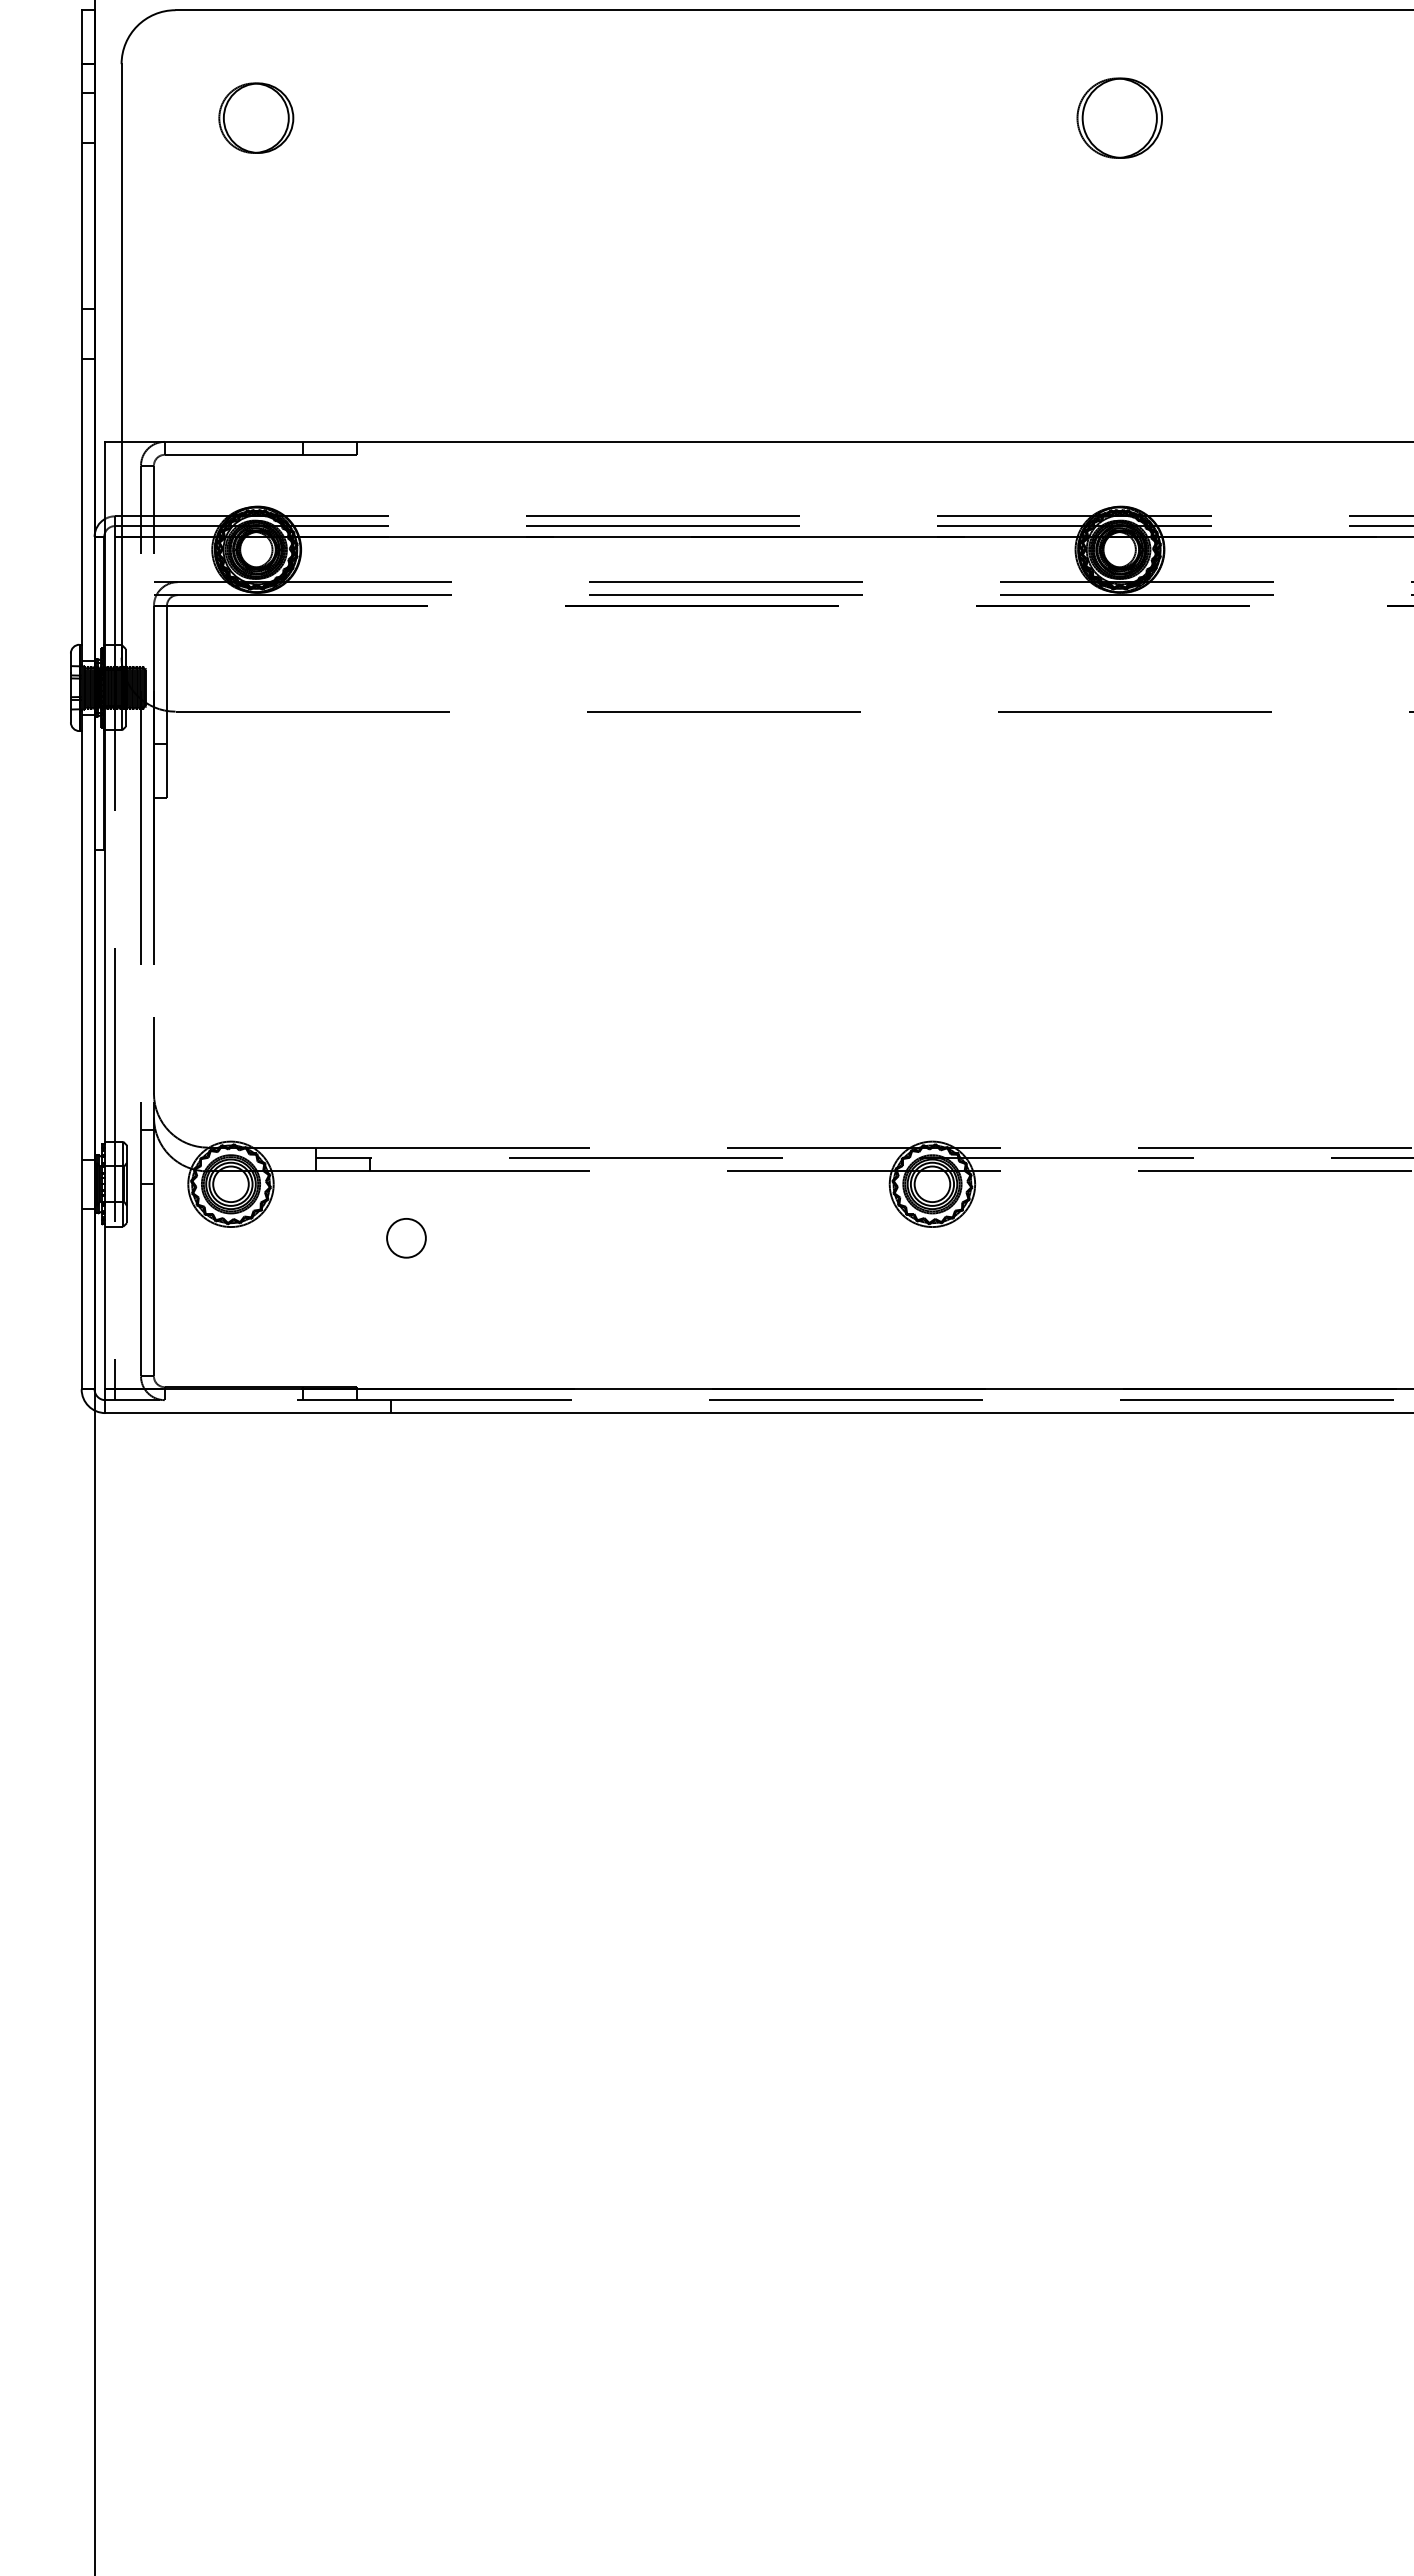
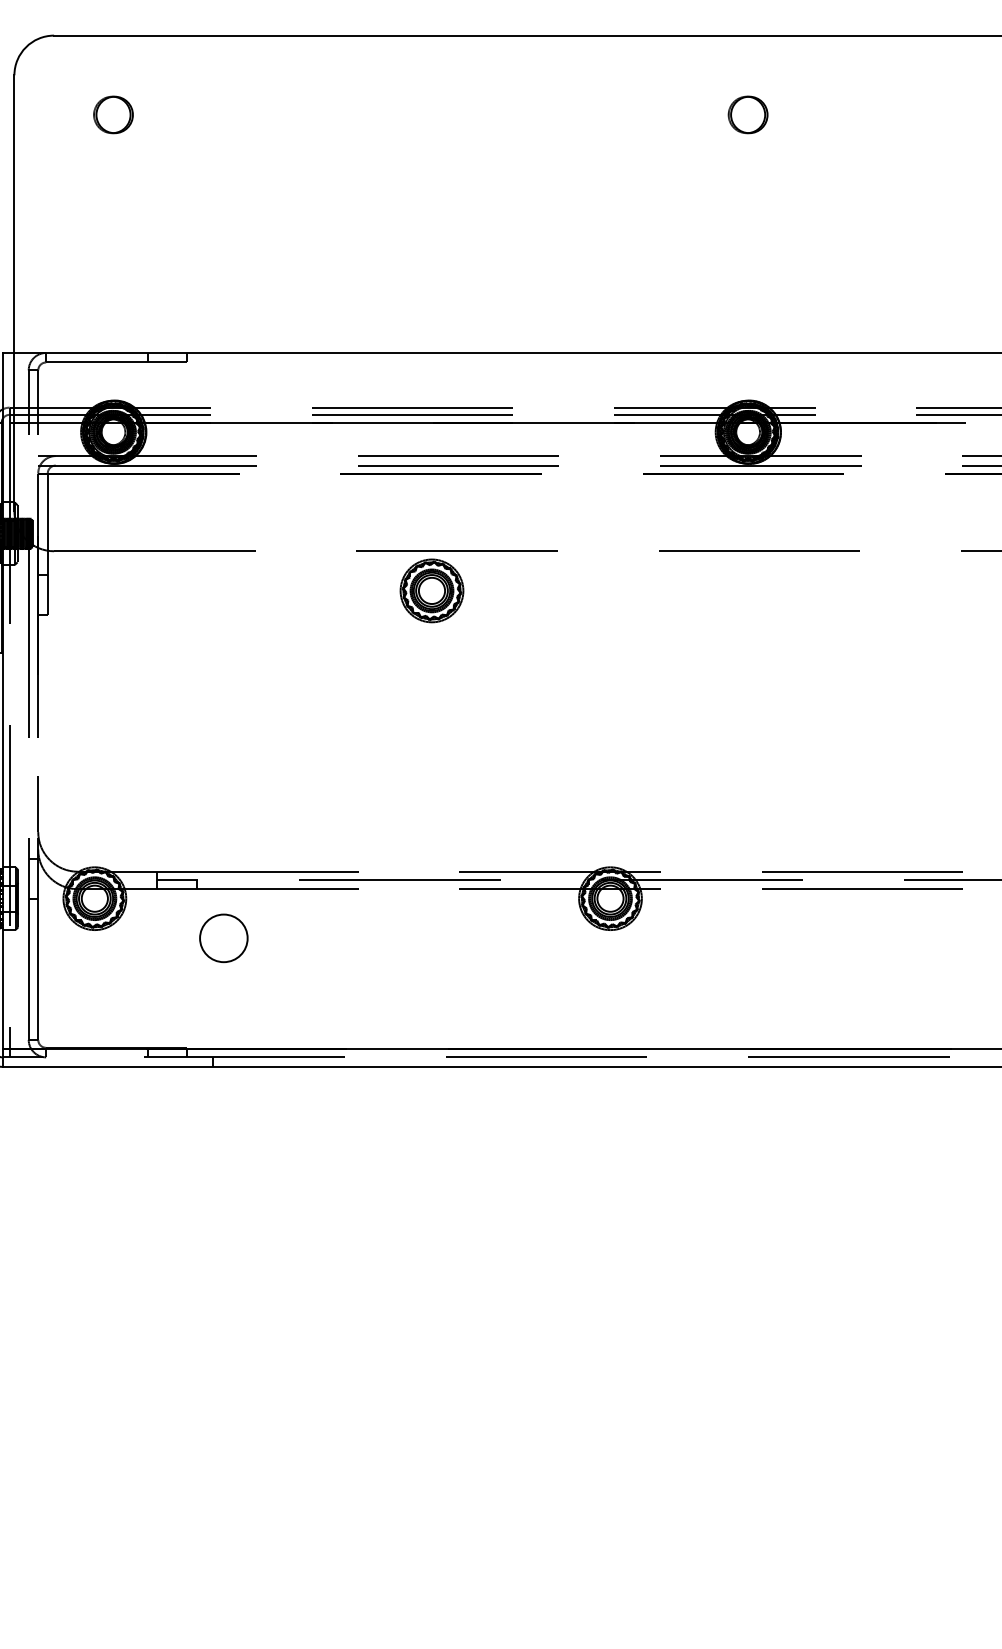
part: (256, 117) -> (113, 114), size x0.71
part: (1119, 117) -> (748, 114), size x0.62
part: (689, 765) -> (431, 590), added
circle: (406, 1237) -> (223, 937), size x1.67

